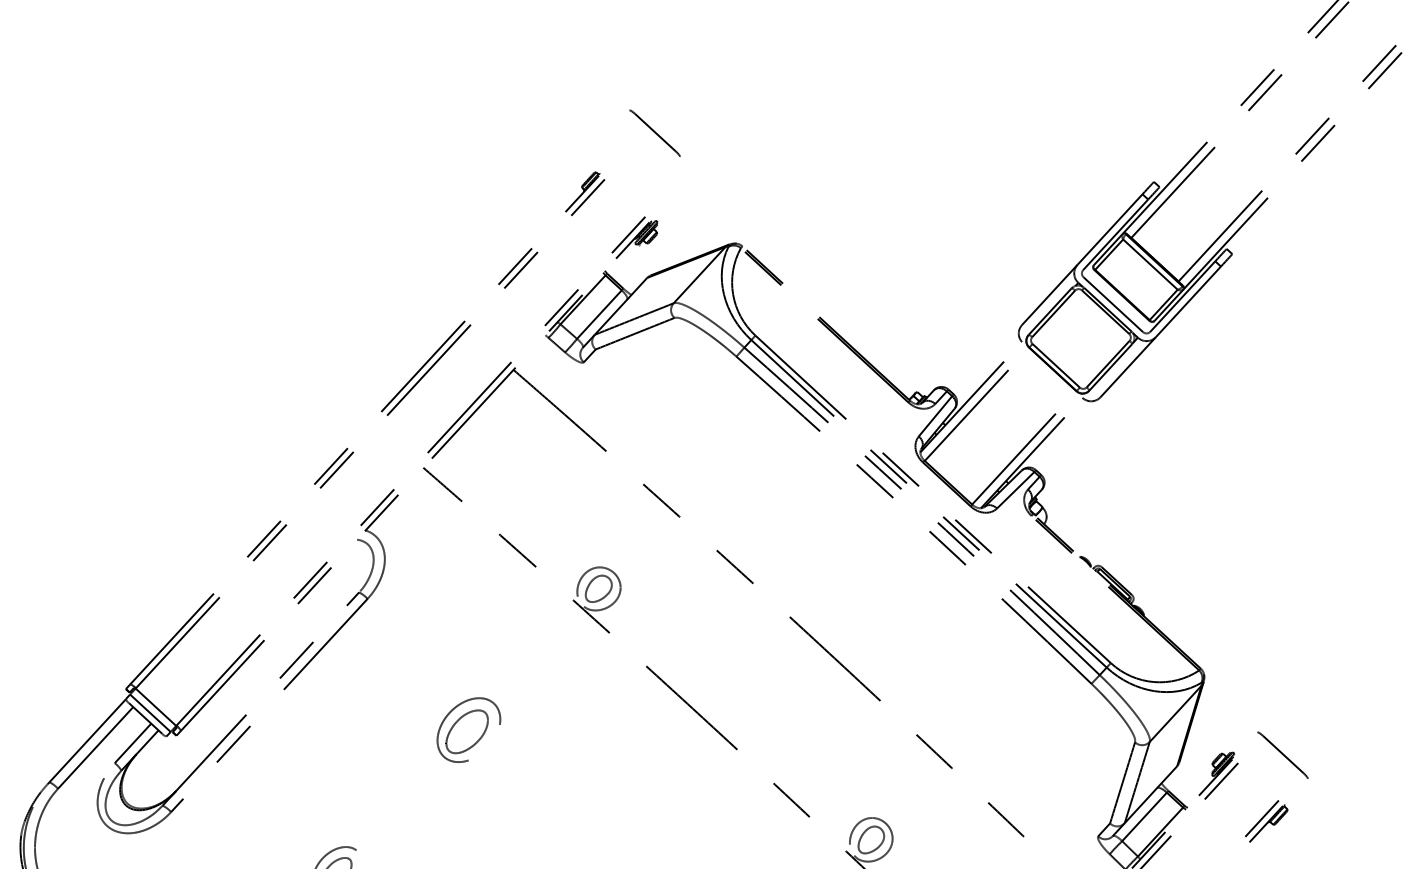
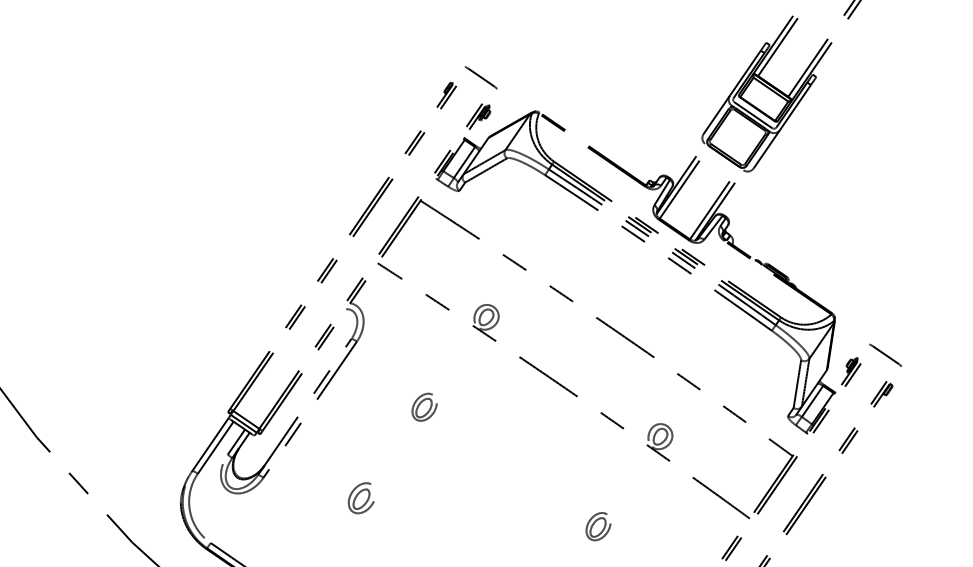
line: (654, 132) -> (480, 77), moved
part: (468, 728) -> (424, 406), size x0.71

